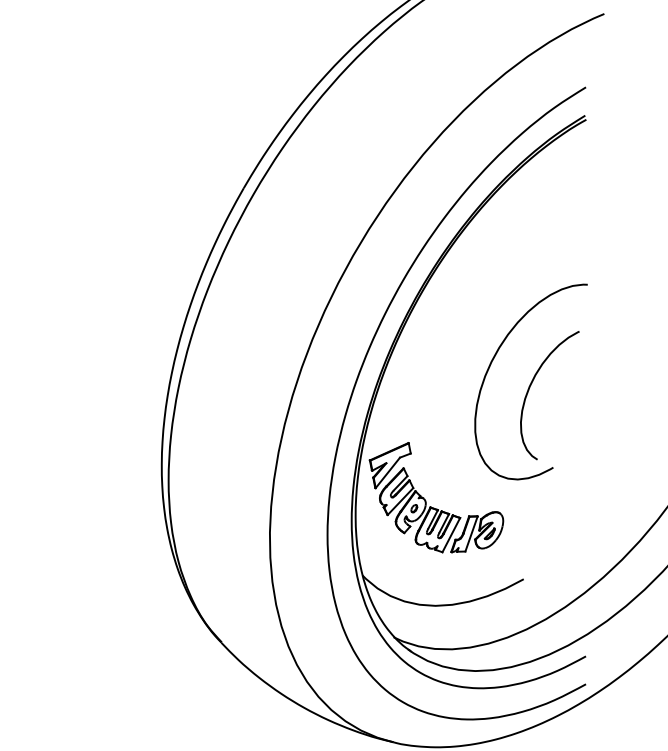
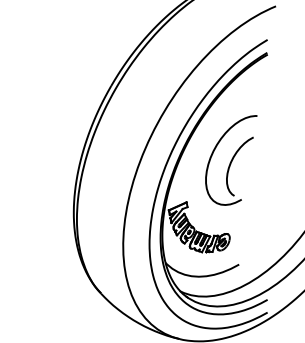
part: (530, 382) -> (231, 160), moved

